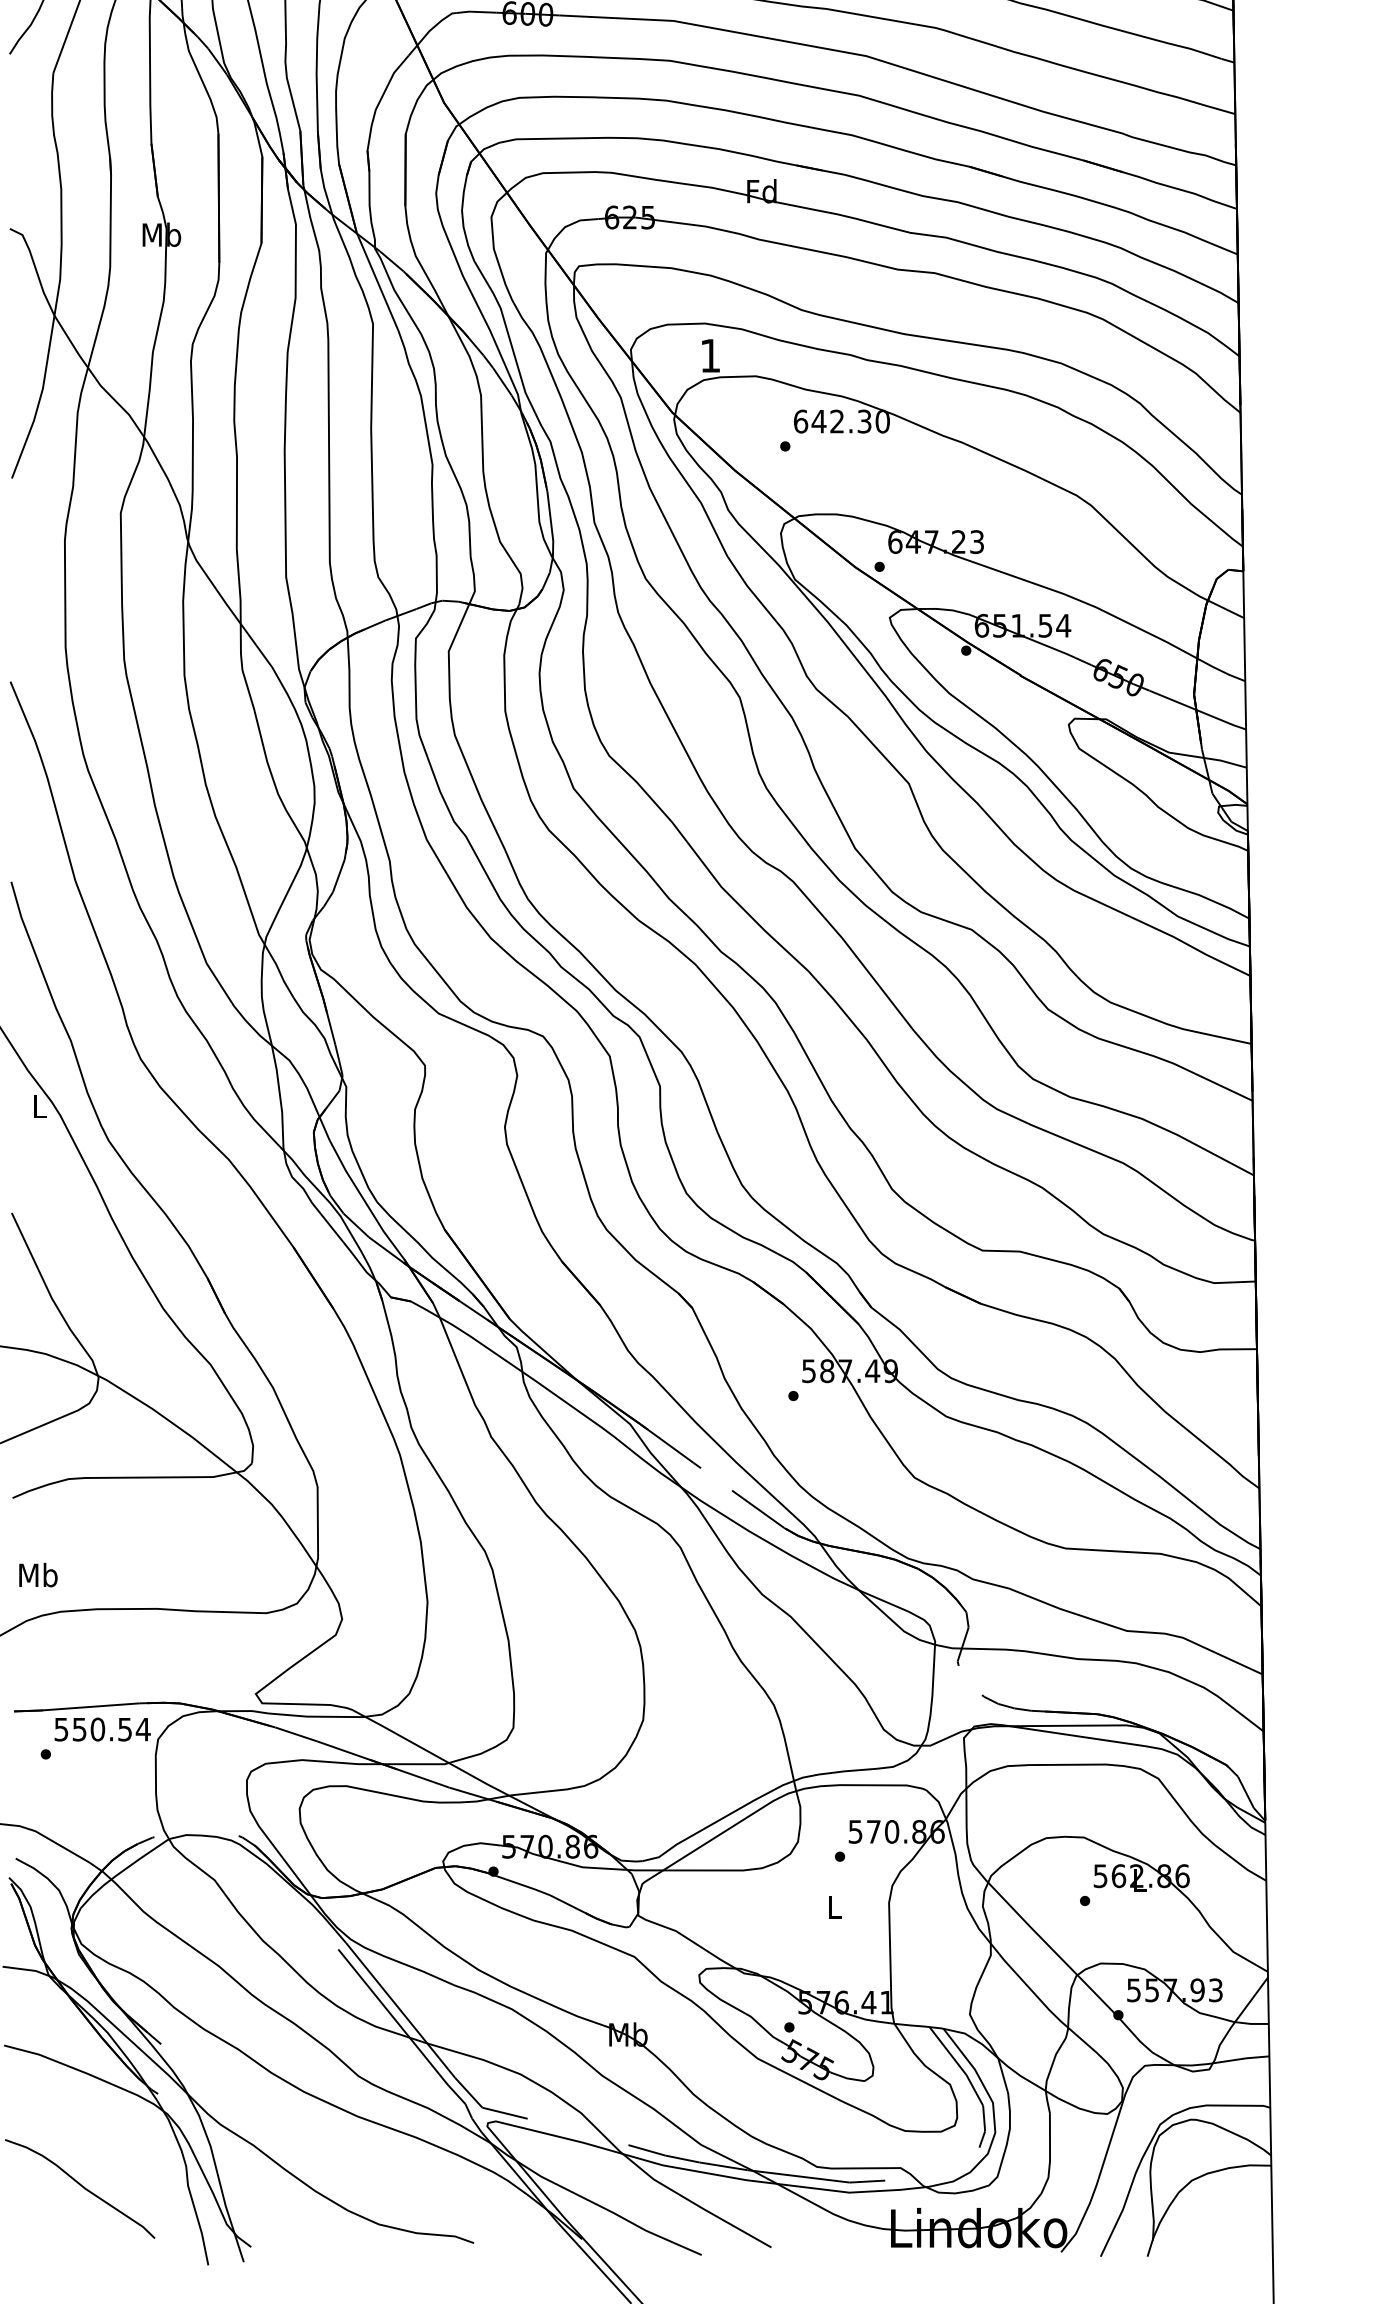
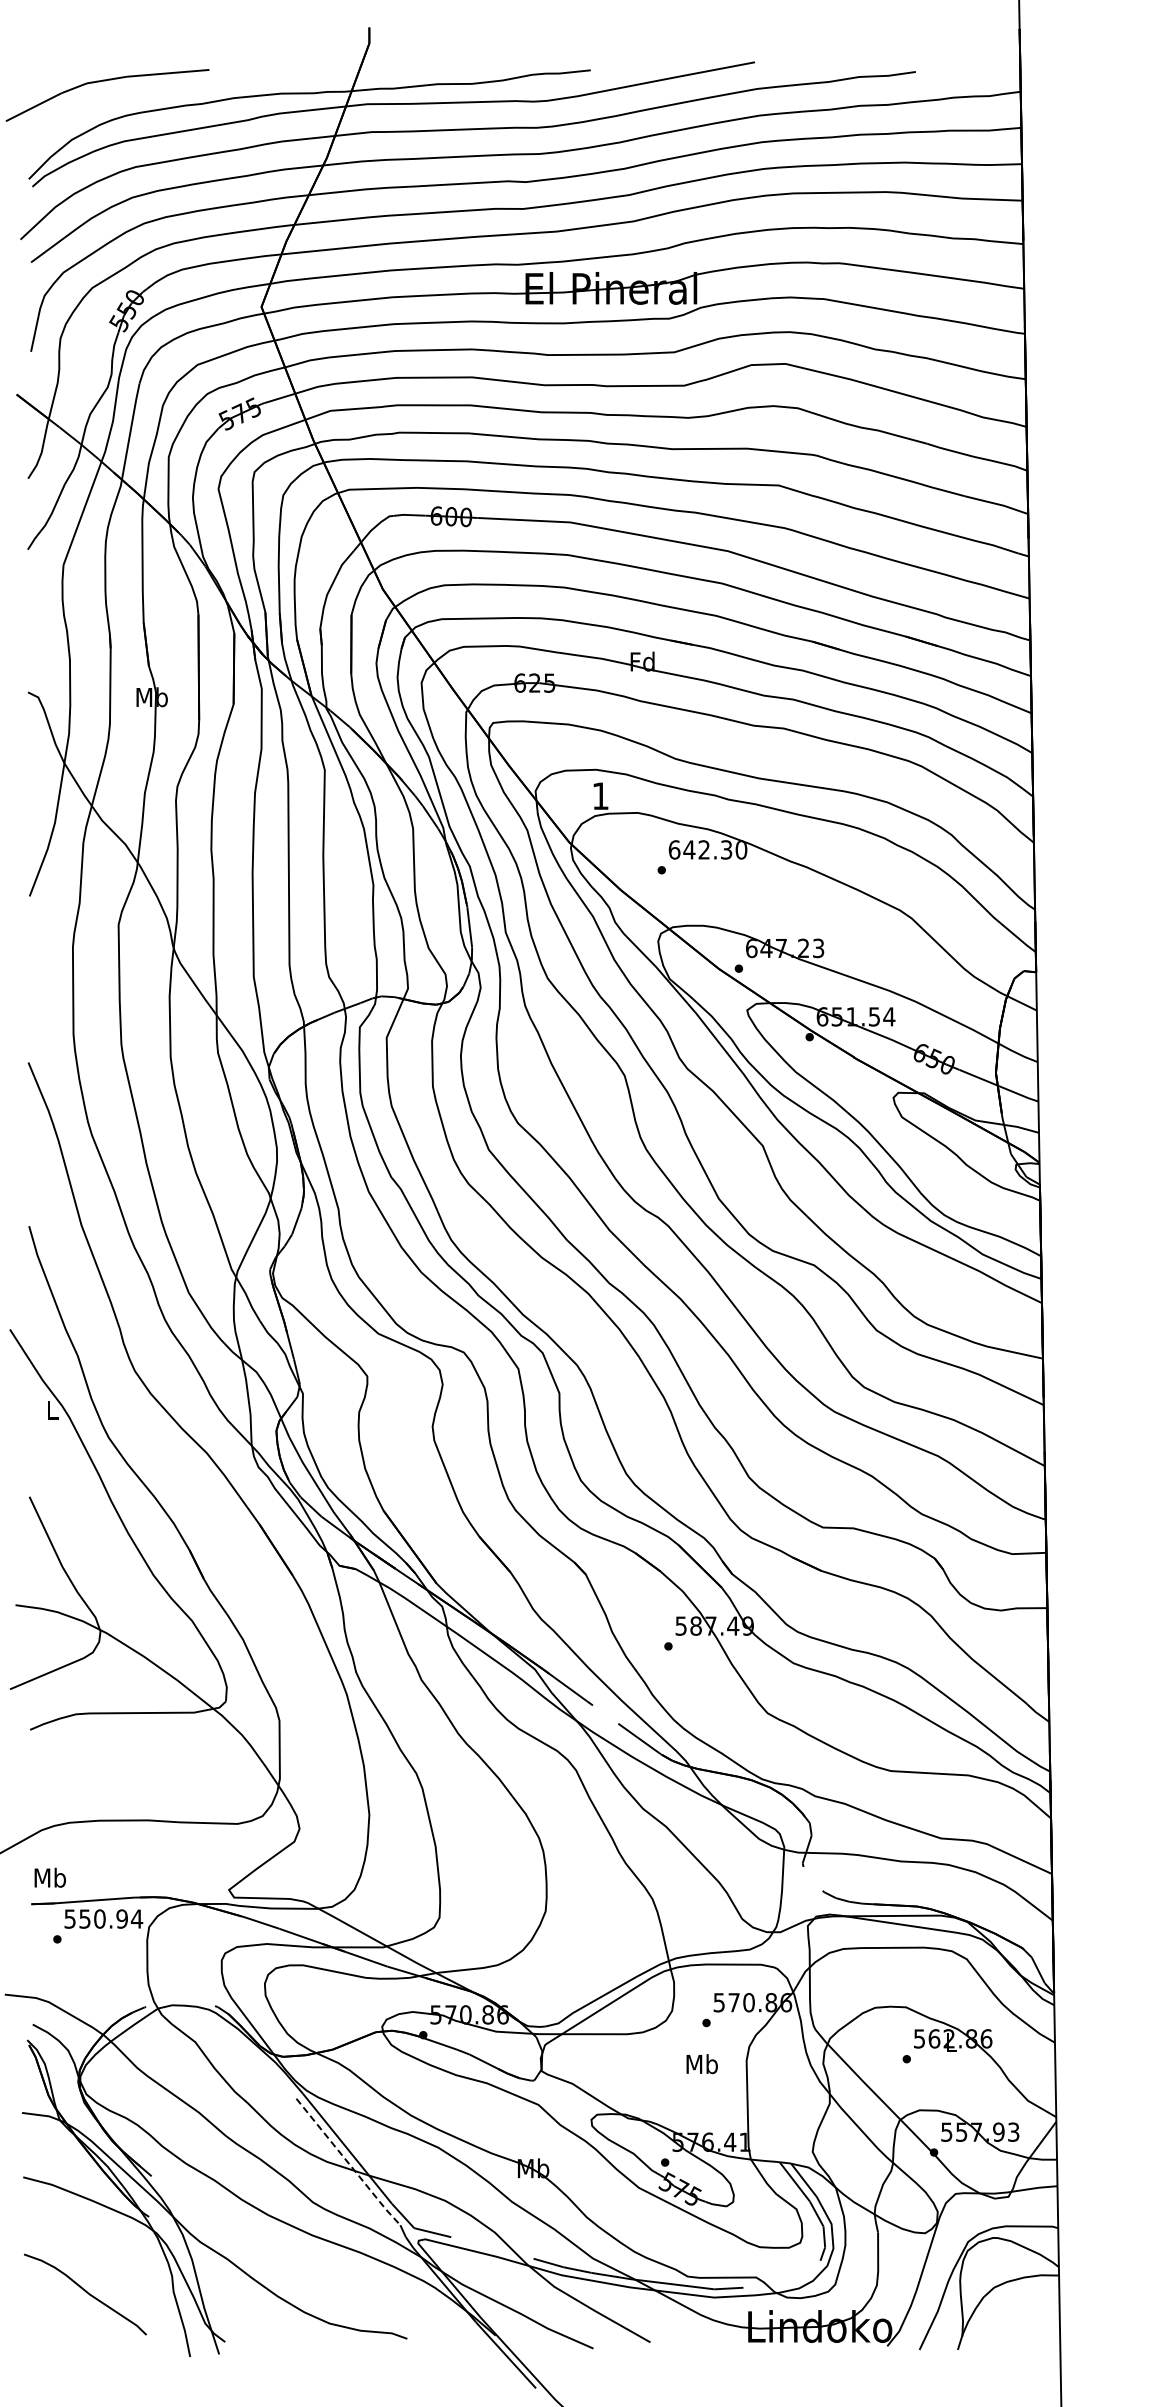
text: (37, 1574) -> (49, 1877), moved
text: (124, 1728) -> (121, 1918), 550.54 -> 550.94
text: (833, 1907) -> (701, 2064), L -> Mb
line: (402, 2028) -> (348, 2163), solid -> dashed

